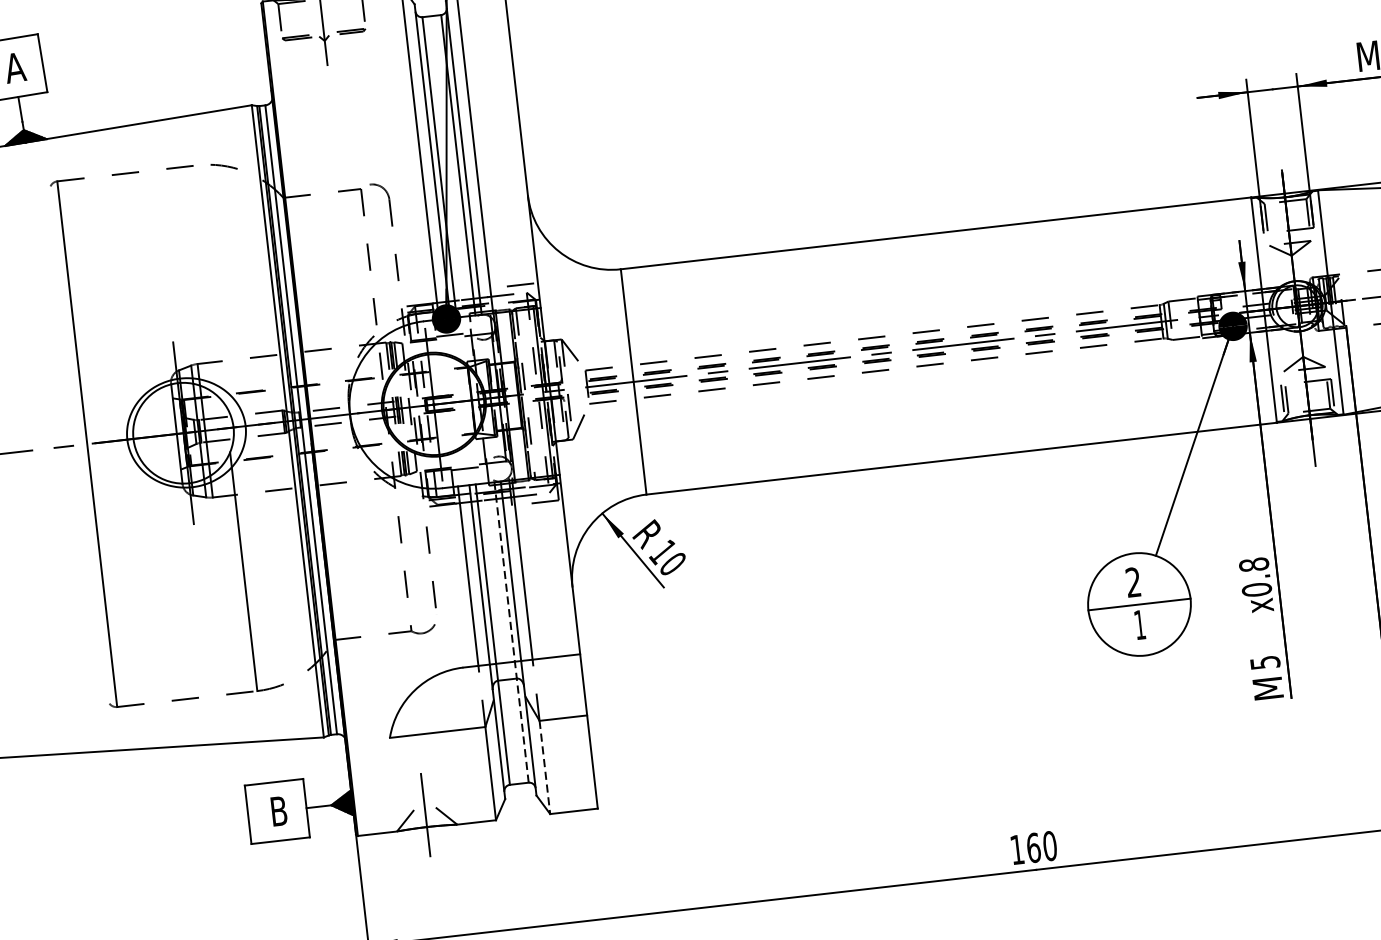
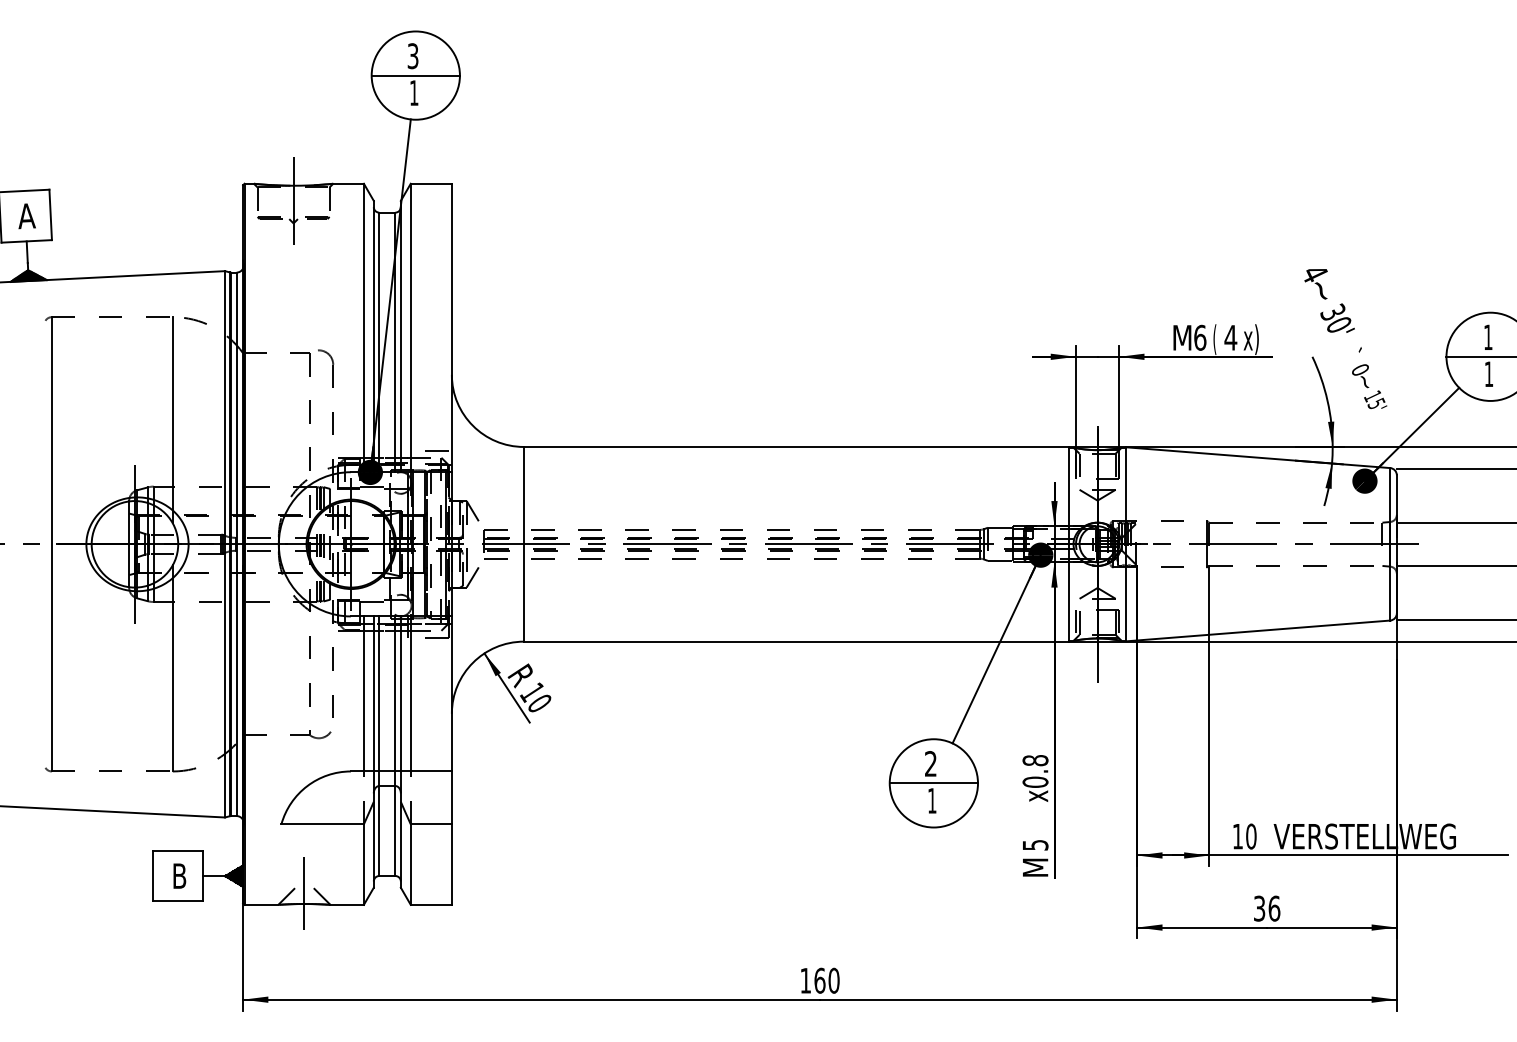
line: (210, 285) -> (172, 420), added
line: (511, 632) -> (395, 746), dashed -> solid
line: (544, 768) -> (410, 865), dashed -> solid

